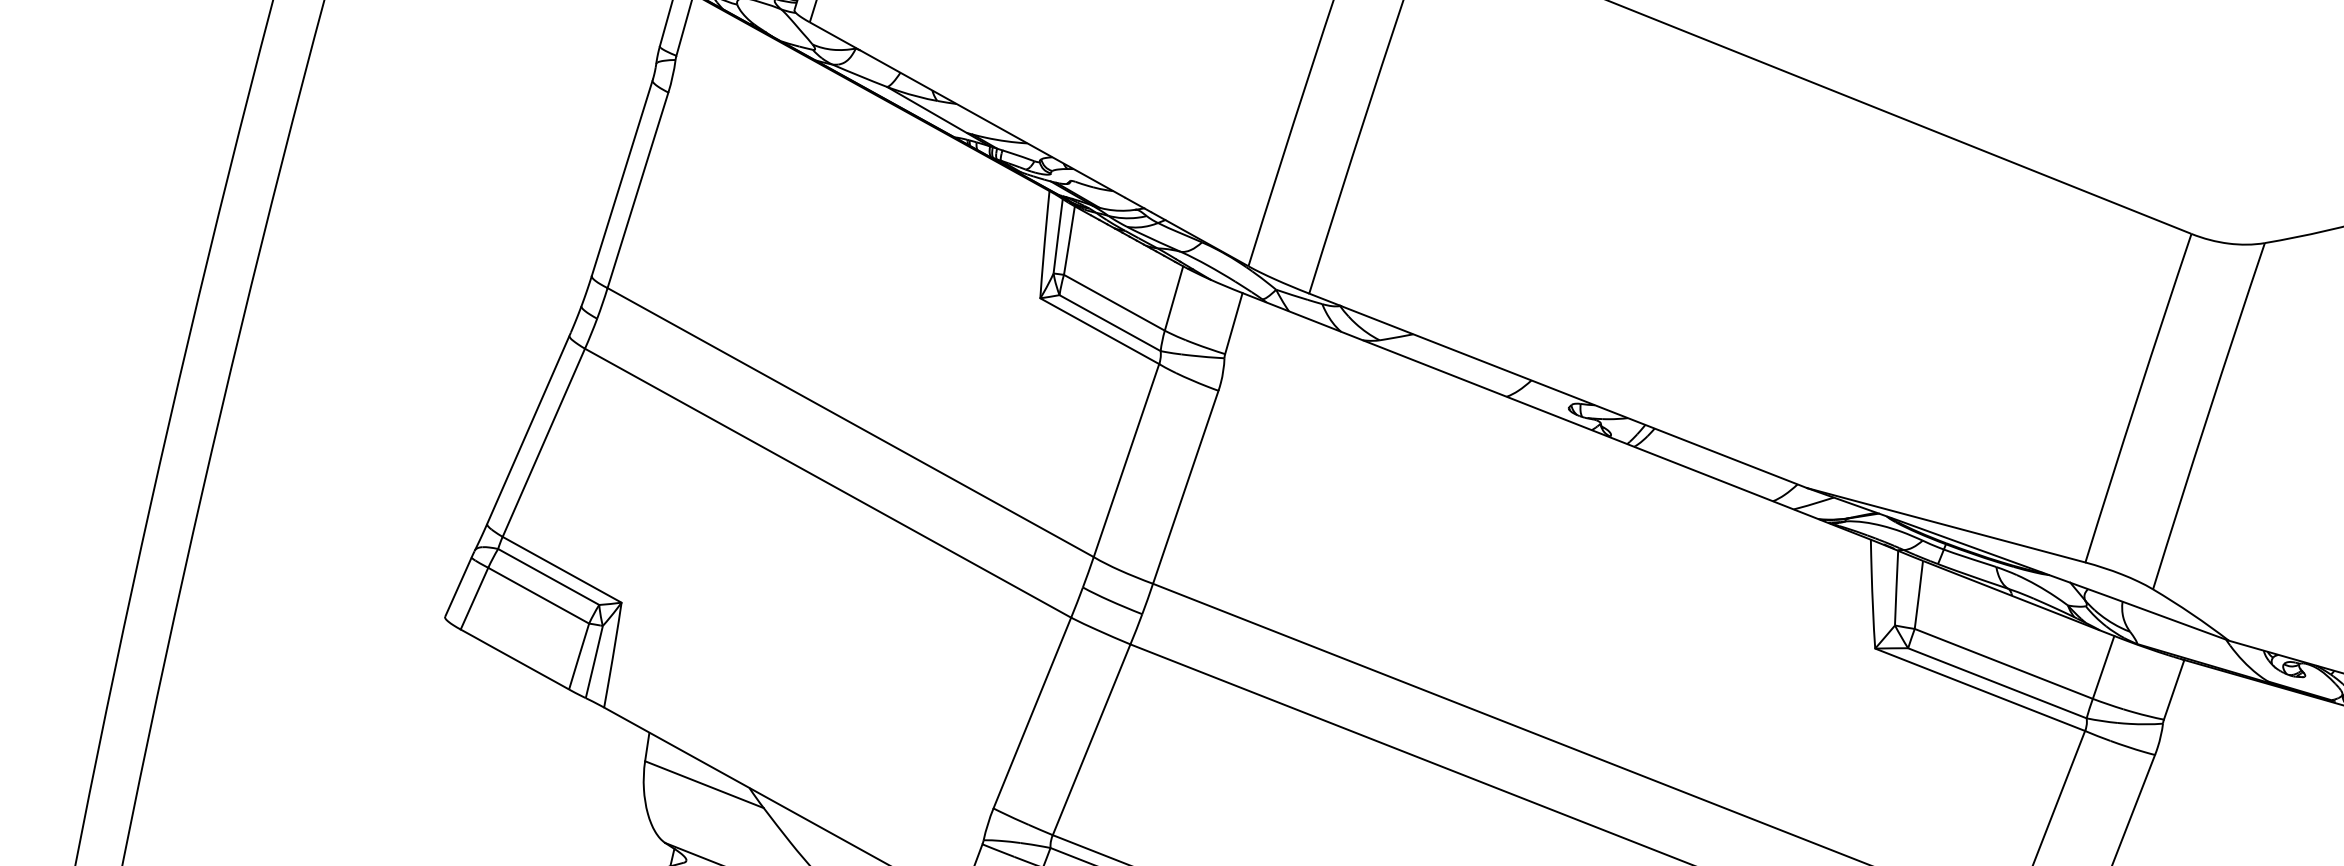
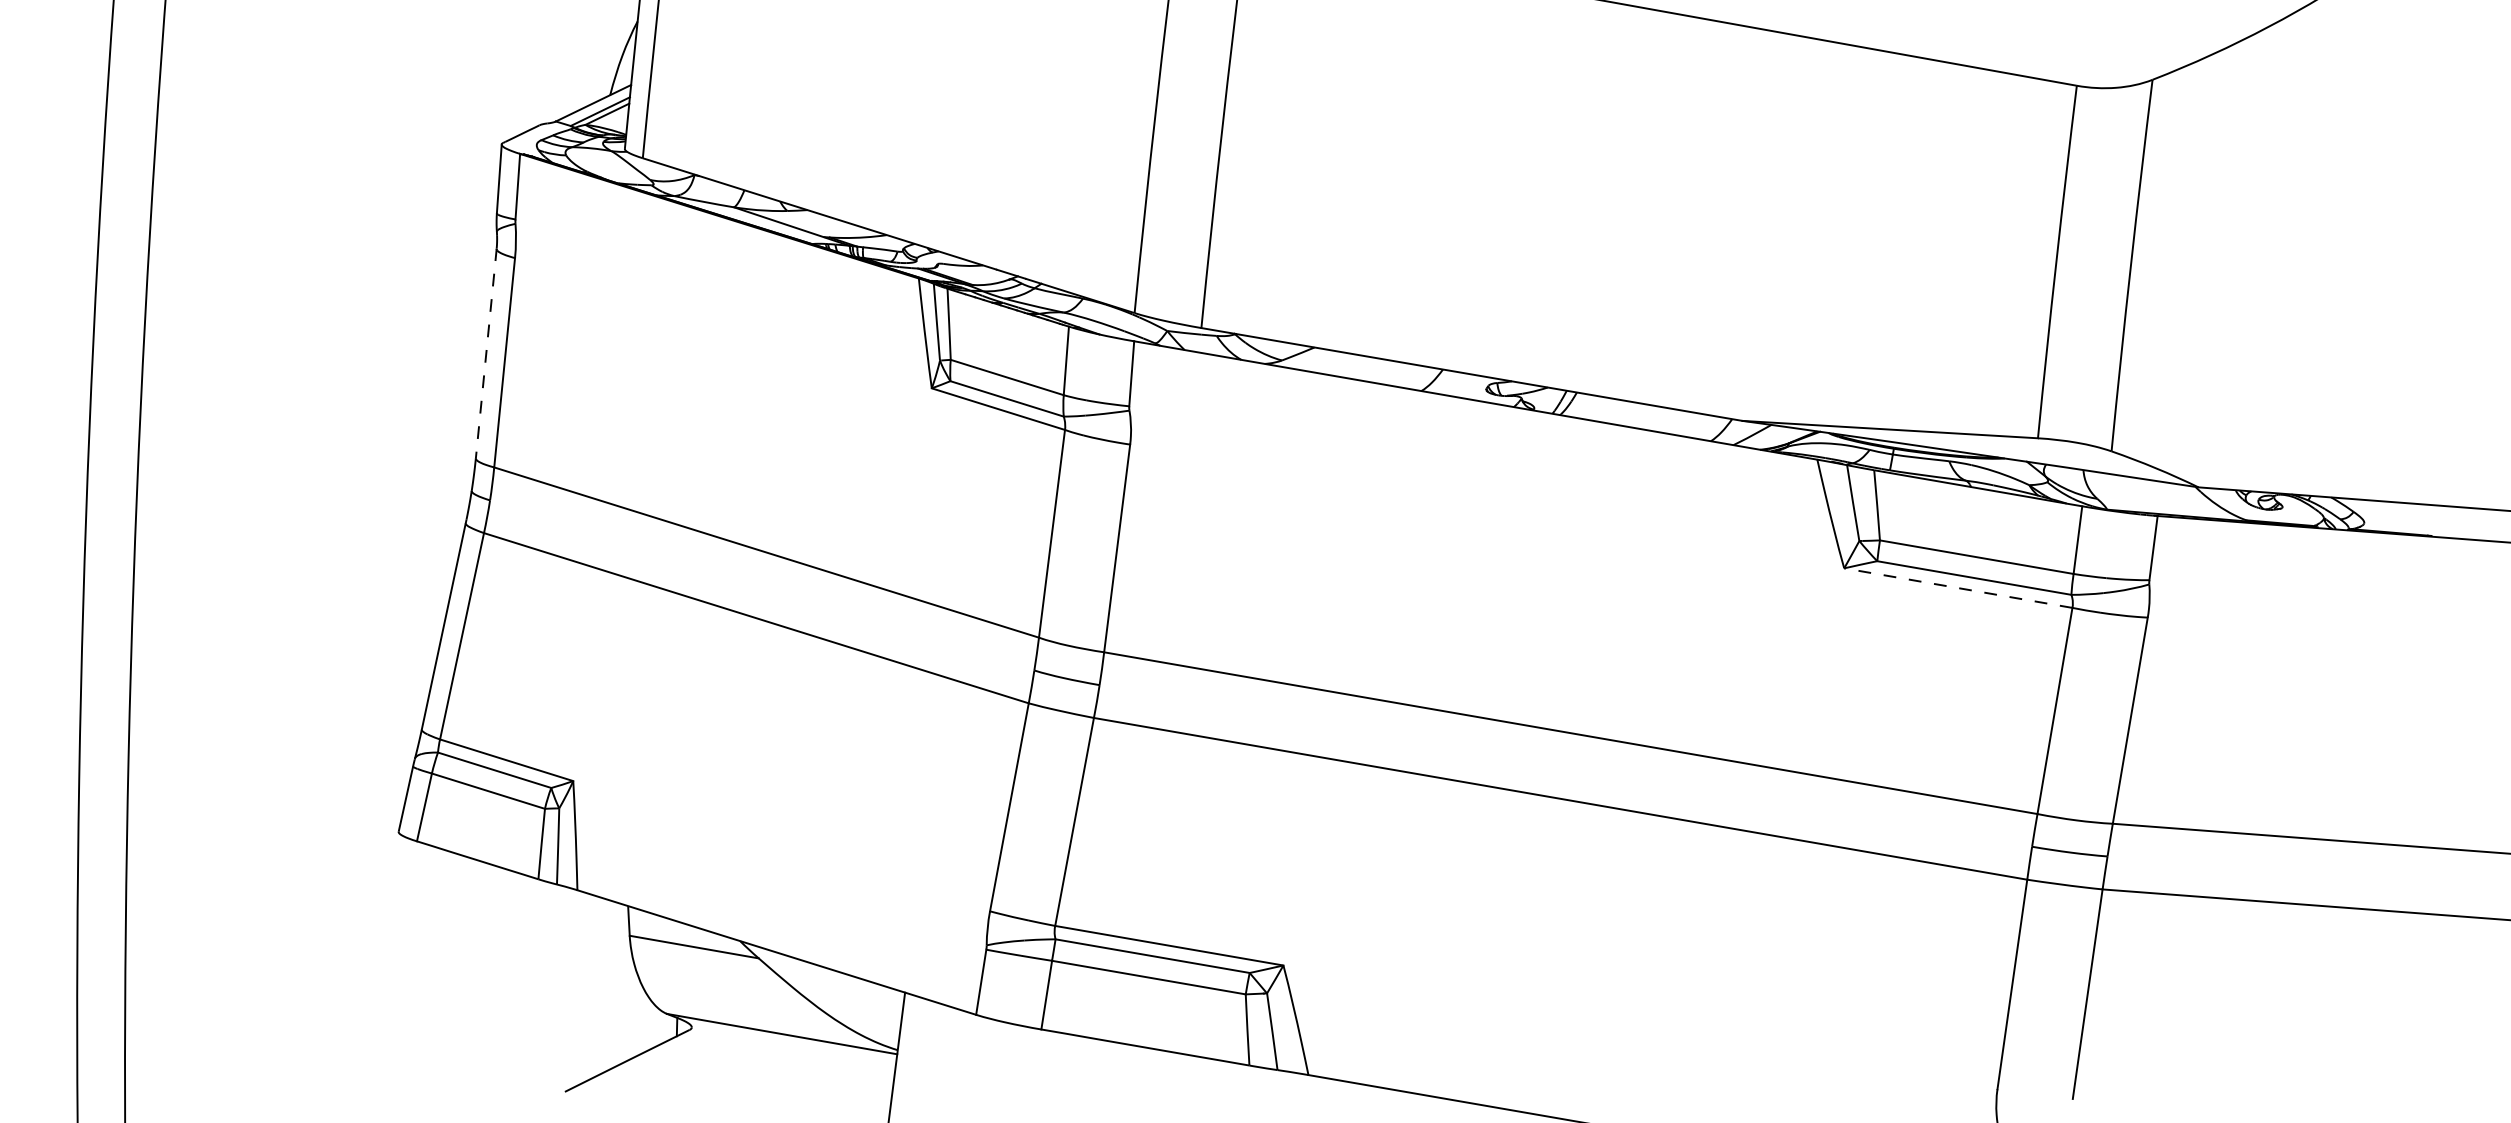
line: (622, 177) -> (486, 353), solid -> dashed
line: (1980, 690) -> (1958, 588), solid -> dashed

